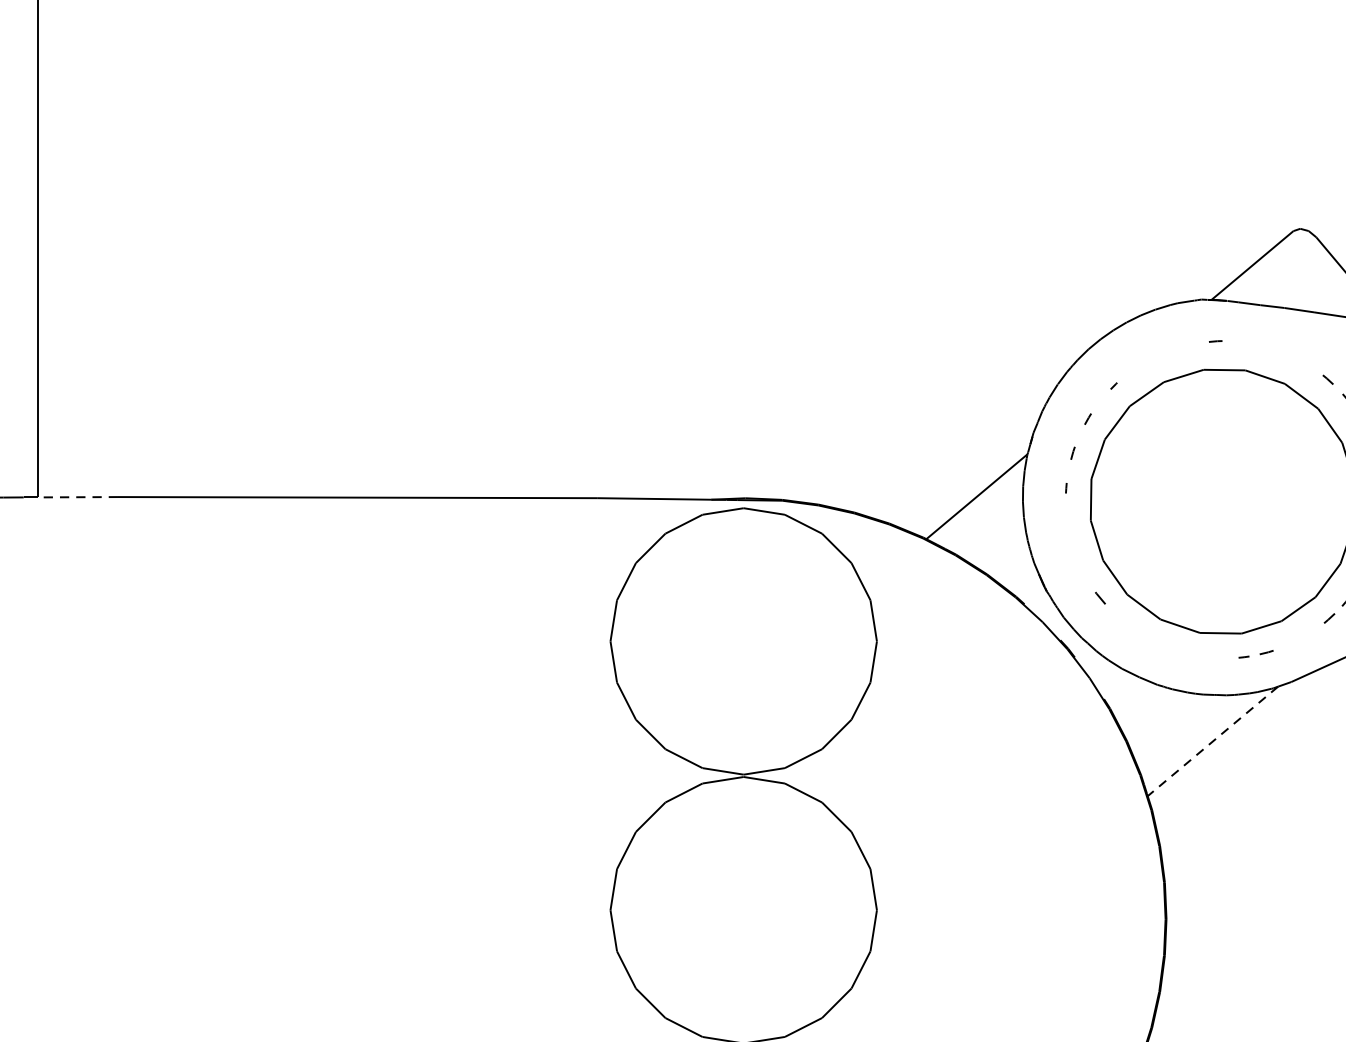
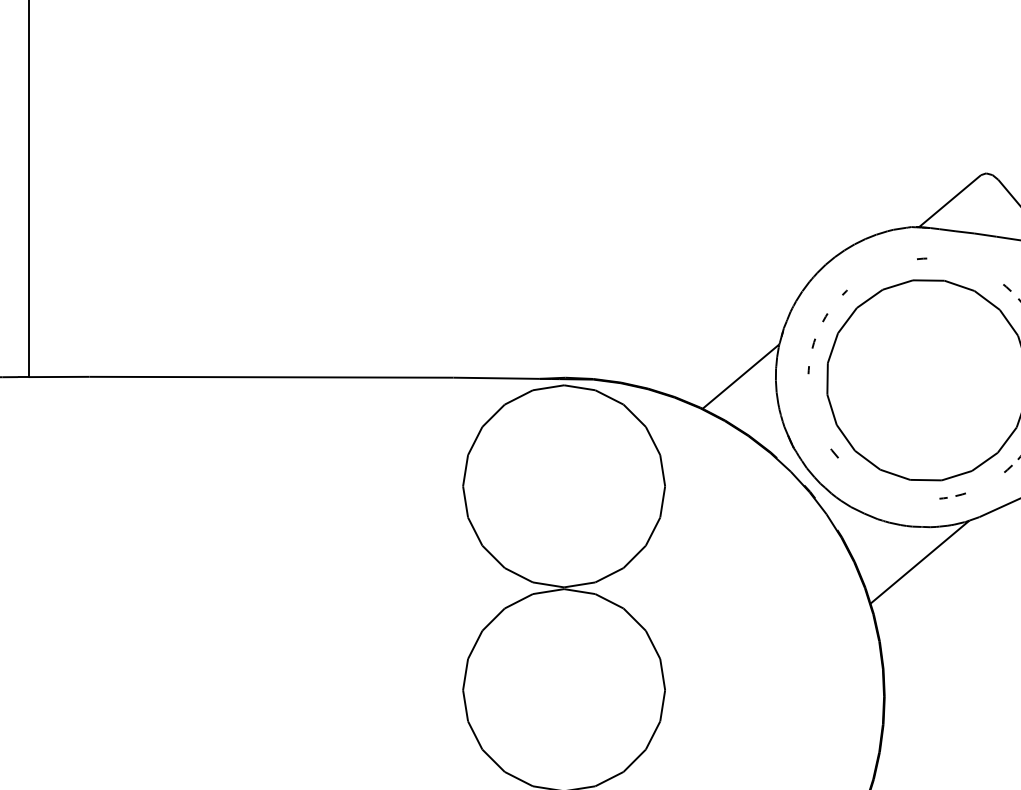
line: (78, 496) -> (59, 376), dashed -> solid
line: (1213, 741) -> (920, 562), dashed -> solid

